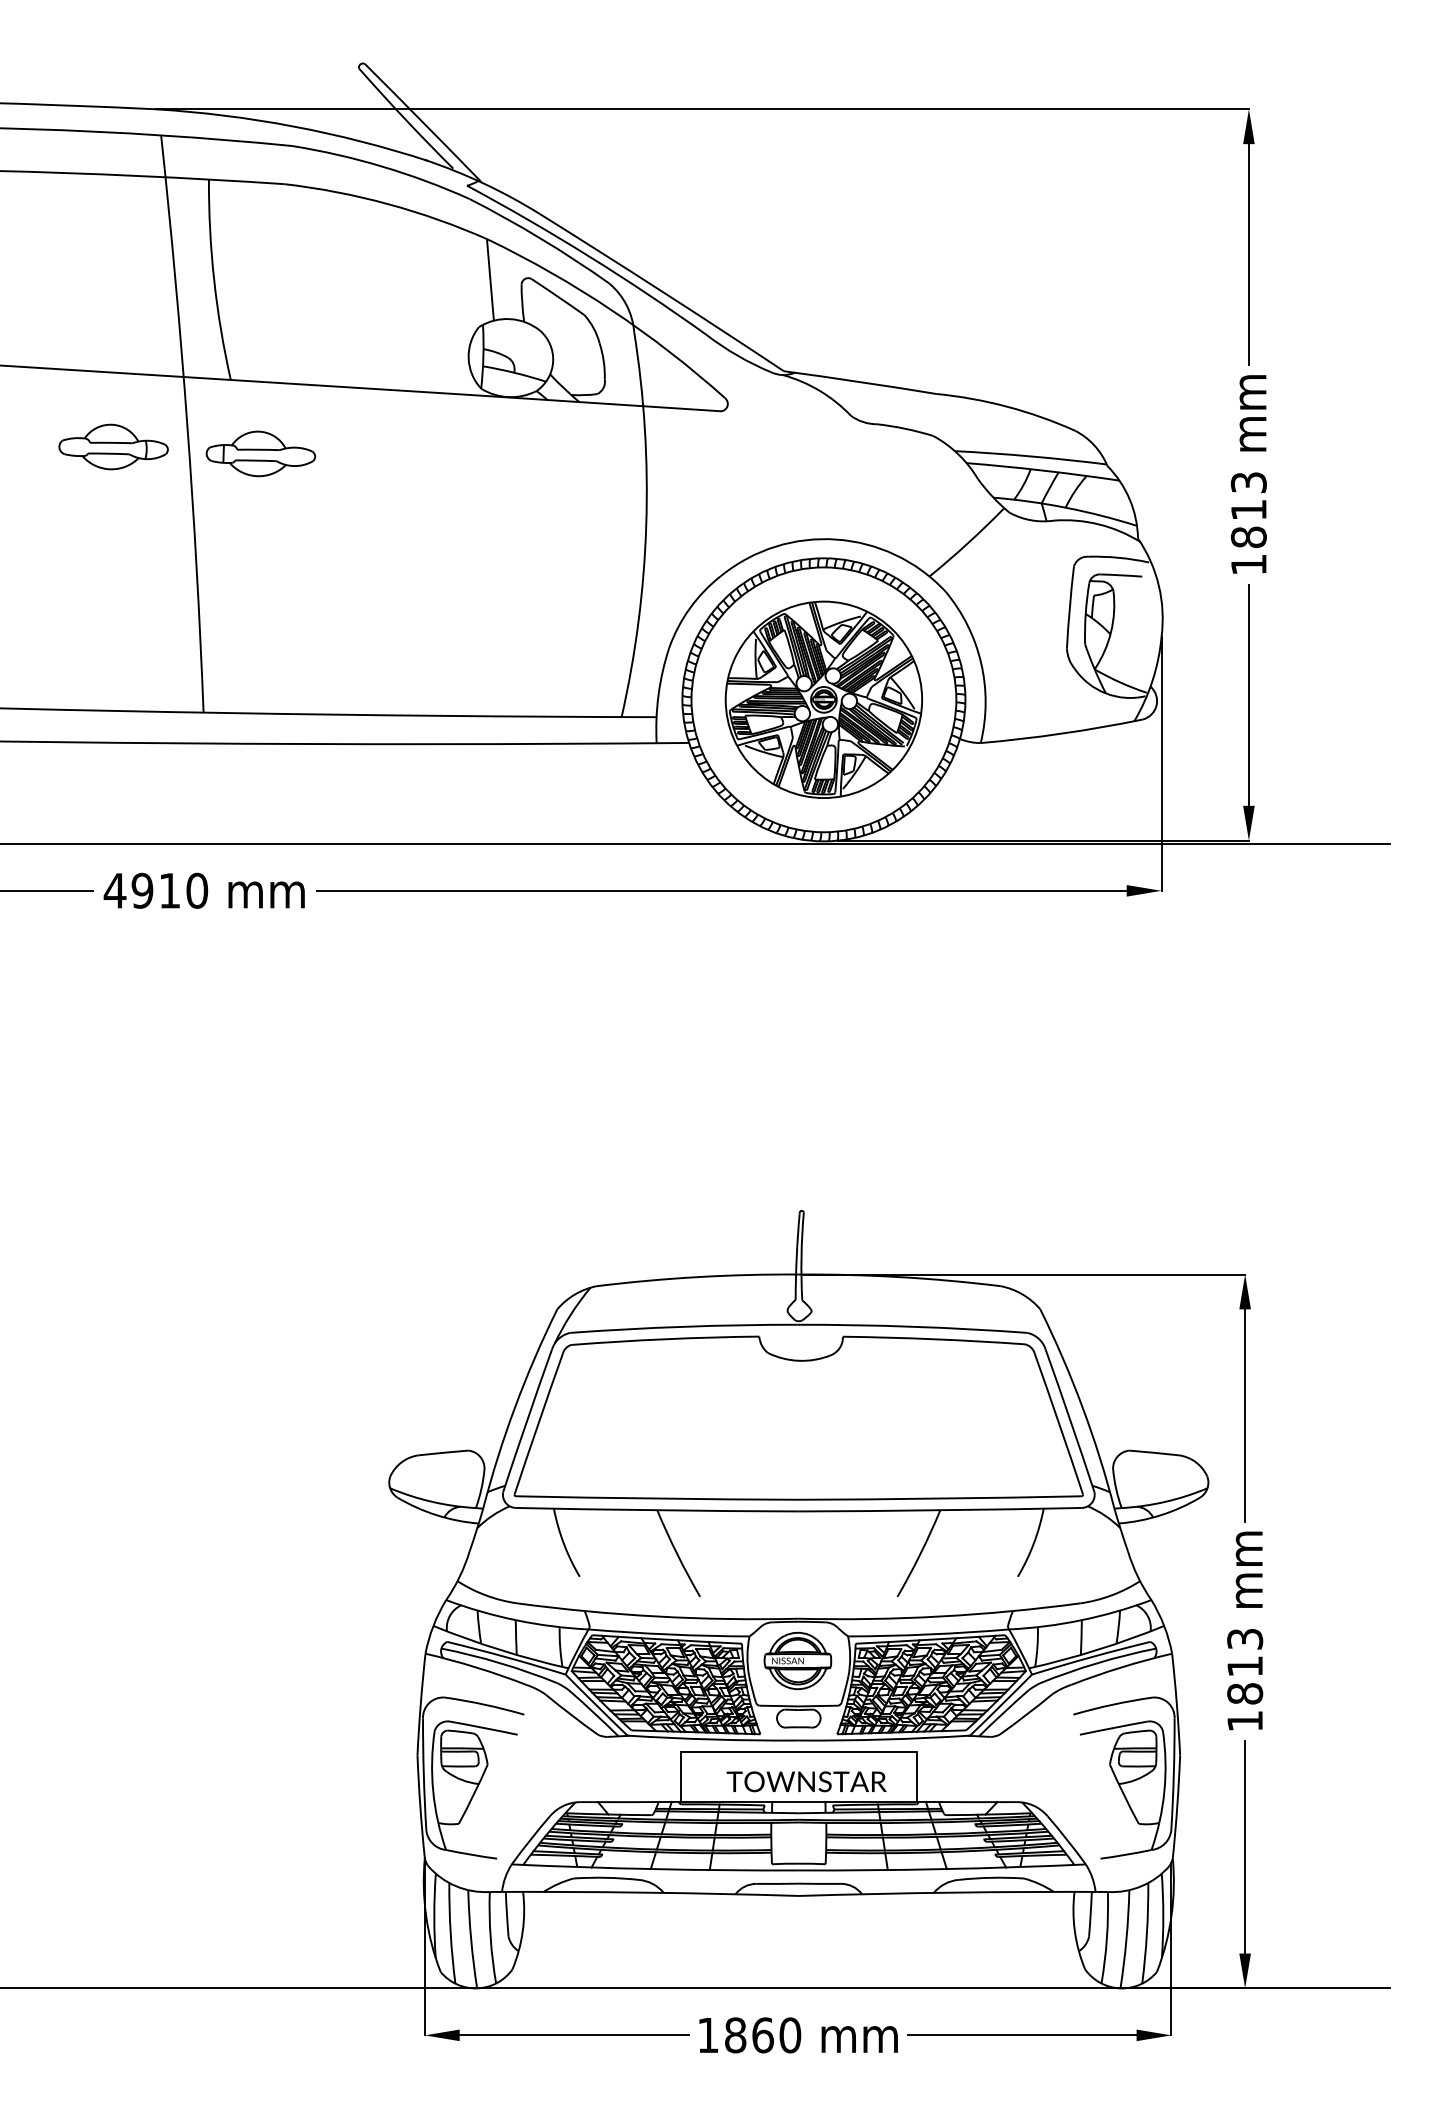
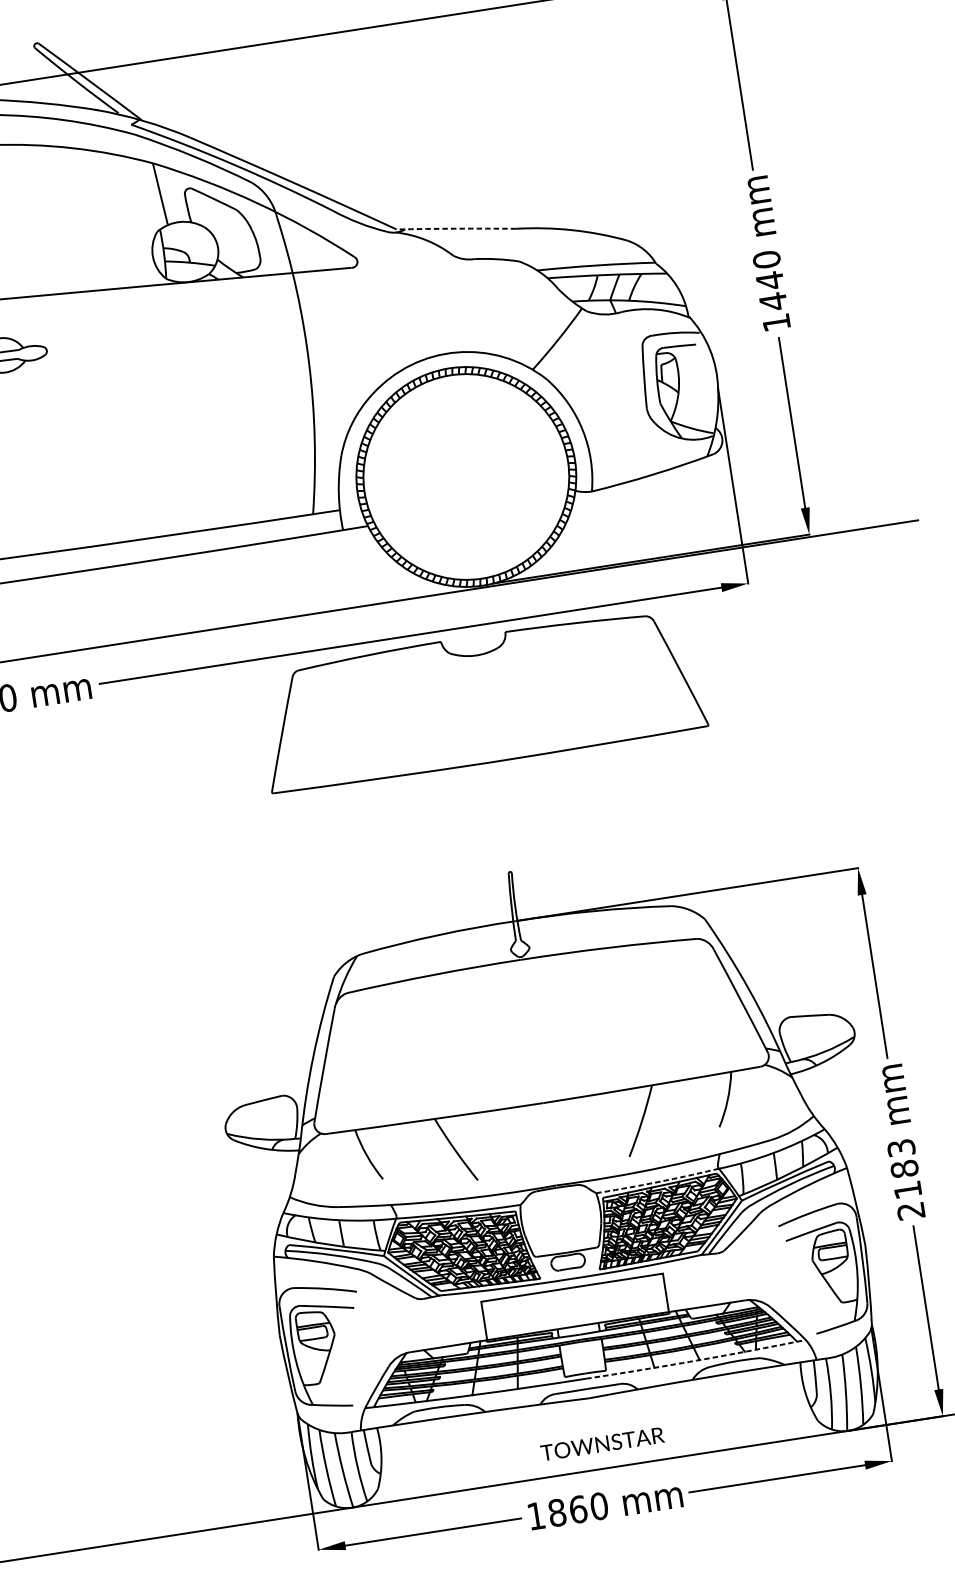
arc: (860, 382) -> (456, 229), solid -> dashed
text: (1248, 509) -> (769, 280), 1813 -> 1440
part: (823, 699) -> (465, 476), removed
part: (798, 1417) -> (480, 699), moved
arc: (928, 1634) -> (657, 1182), solid -> dashed
part: (797, 1660) -> (560, 1217), removed
text: (1245, 1693) -> (908, 1189), 1813 -> 2183
text: (806, 1781) -> (602, 1443), moved
arc: (942, 1869) -> (696, 1360), solid -> dashed

